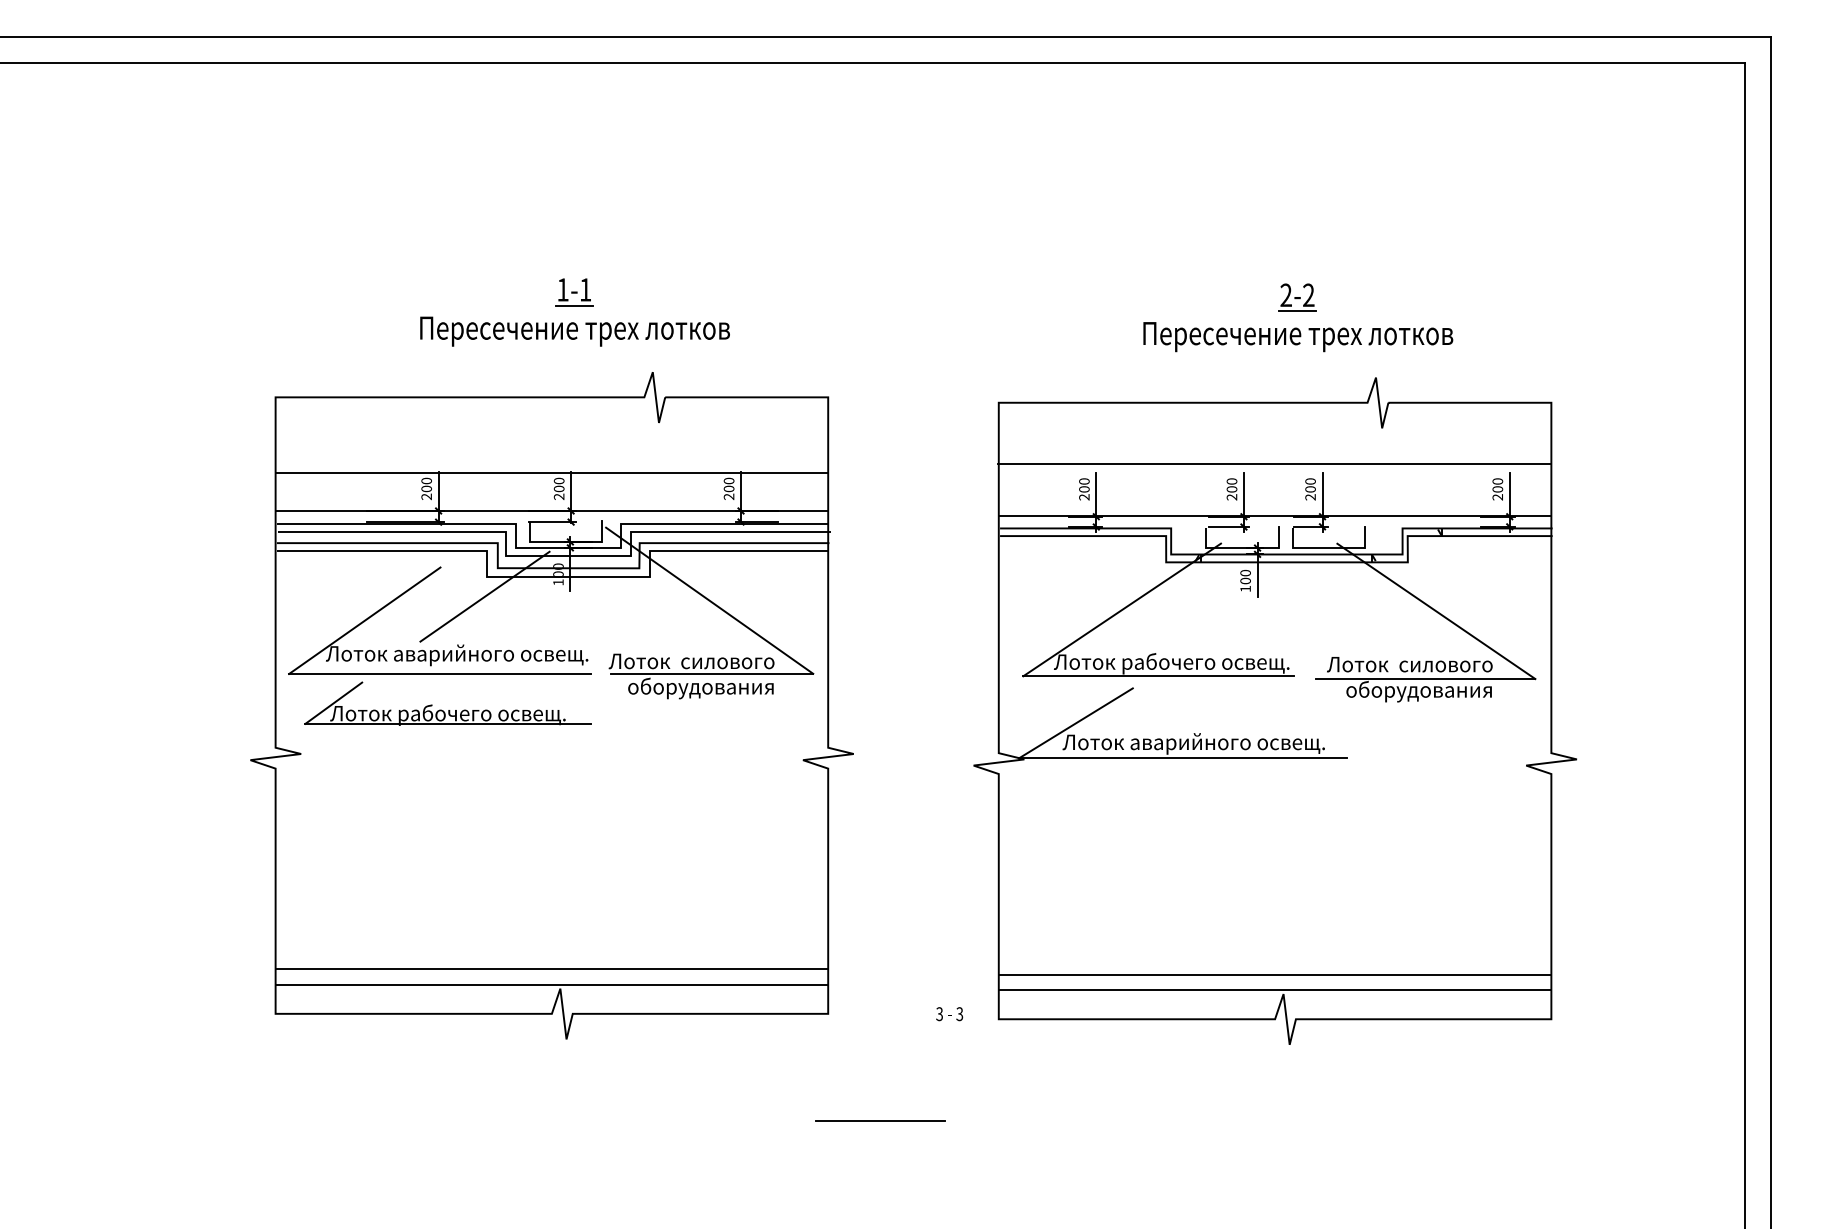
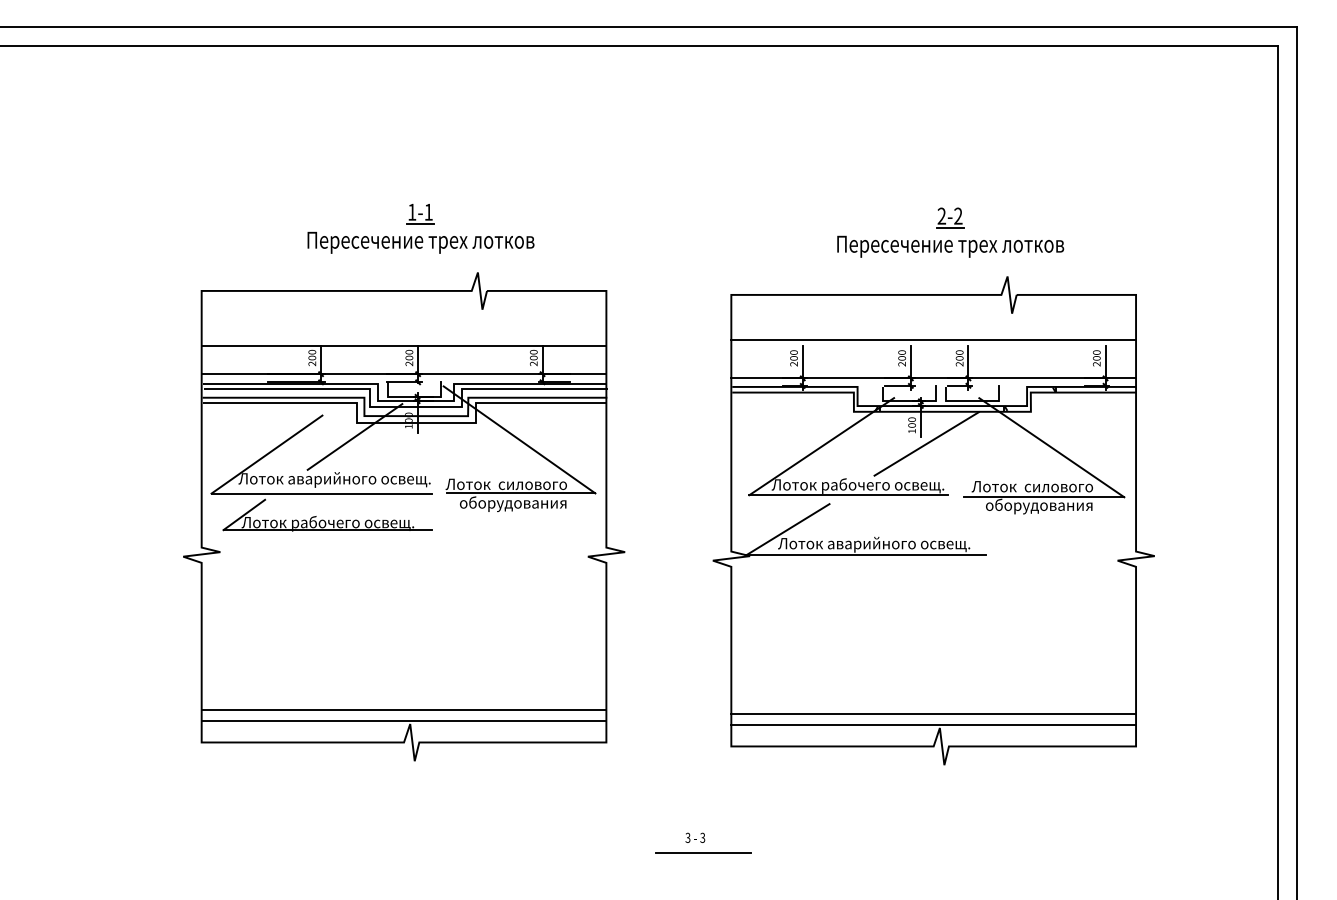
line: (1265, 605) -> (926, 443), added
text: (949, 1014) -> (695, 838), moved
line: (880, 1120) -> (703, 852), moved

